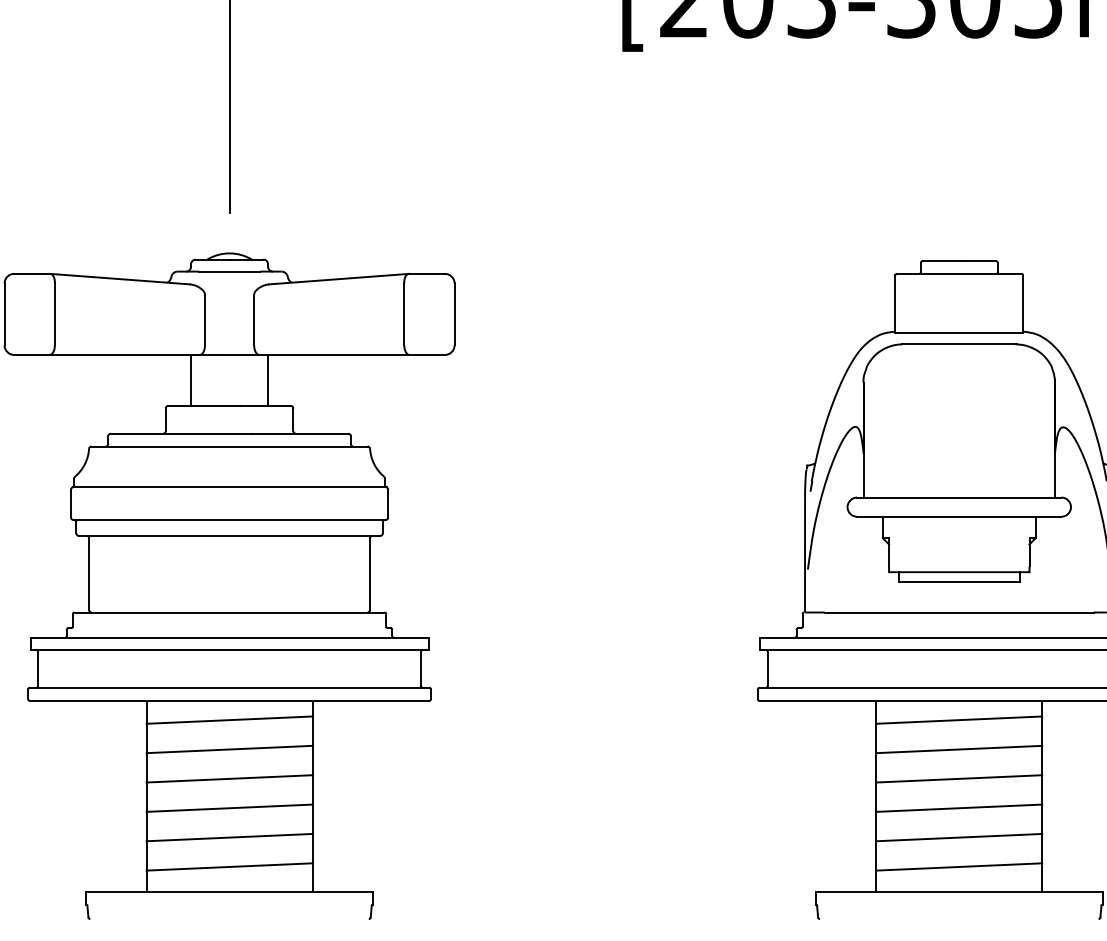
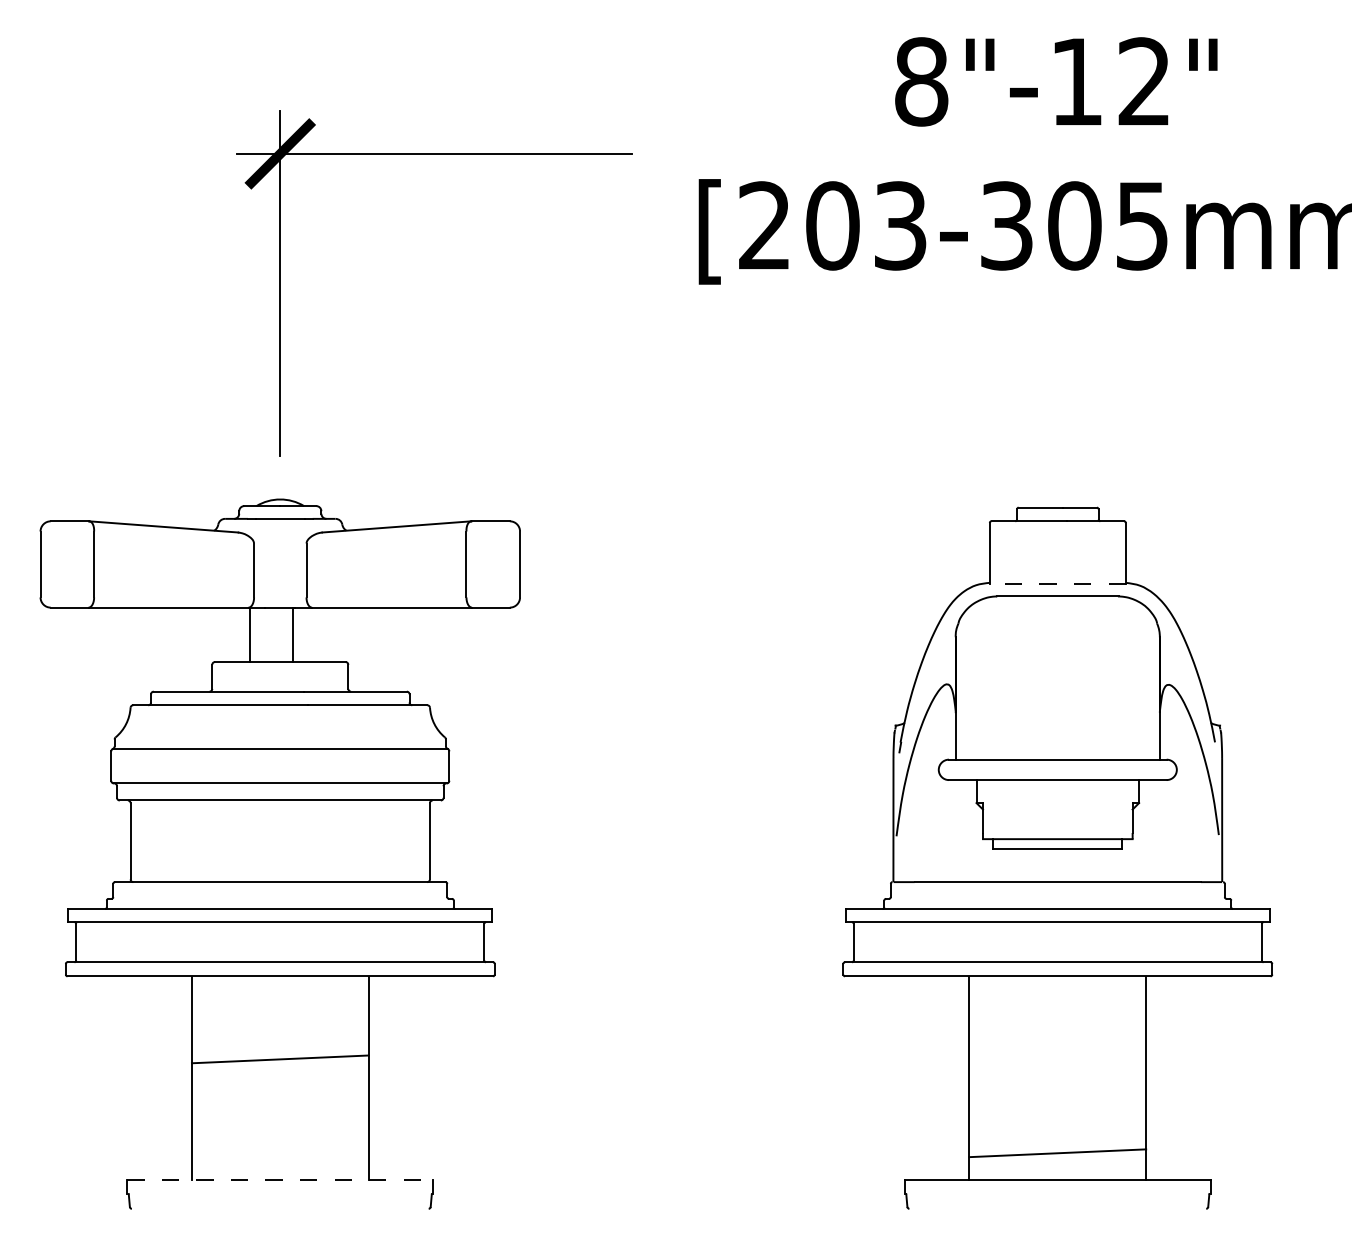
line: (958, 333) -> (1057, 584), solid -> dashed
line: (191, 380) -> (293, 634), moved
line: (268, 380) -> (250, 634), moved
line: (228, 719) -> (279, 996), removed
line: (958, 719) -> (1057, 996), removed
line: (228, 748) -> (279, 1027), removed
line: (958, 748) -> (1057, 1027), removed
line: (958, 778) -> (1057, 1059), removed
line: (228, 808) -> (279, 1090), removed
line: (958, 808) -> (1057, 1090), removed
line: (228, 837) -> (279, 1121), removed
line: (958, 837) -> (1057, 1121), removed
line: (228, 867) -> (279, 1153), removed
line: (229, 891) -> (280, 1179), solid -> dashed

